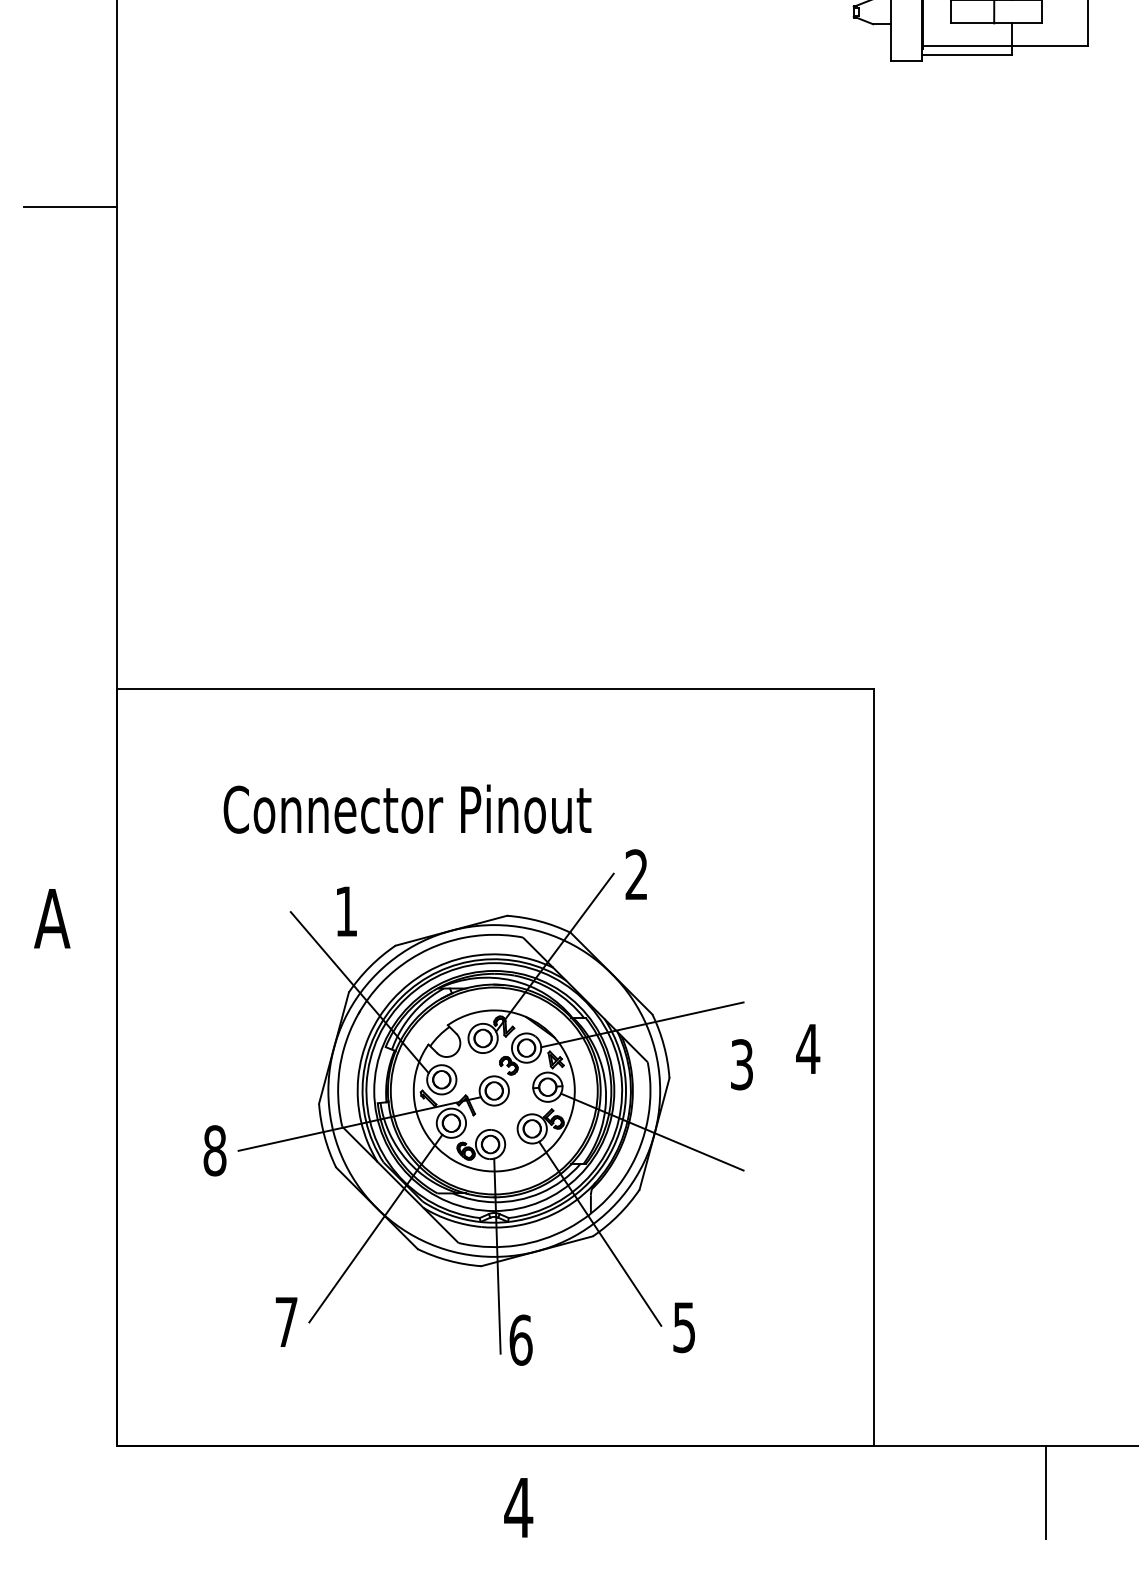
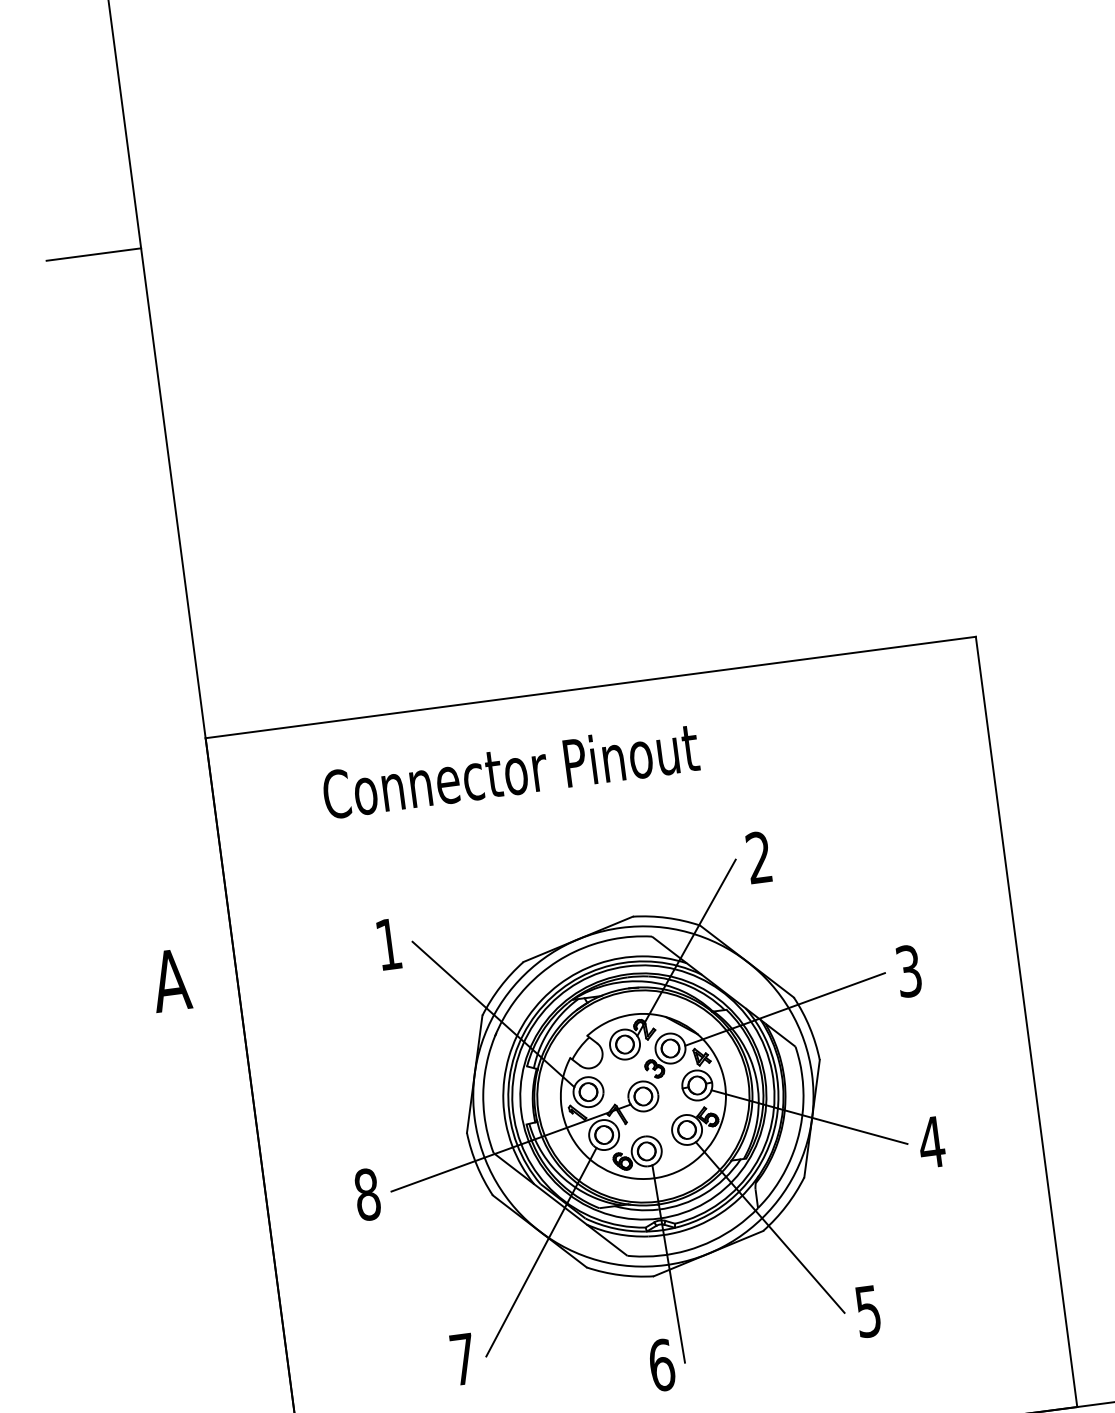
text: (407, 808) -> (510, 770), moved
text: (346, 911) -> (388, 944), moved
text: (808, 1048) -> (931, 1141), moved
text: (741, 1064) -> (908, 971), moved
text: (520, 1339) -> (661, 1364), moved

